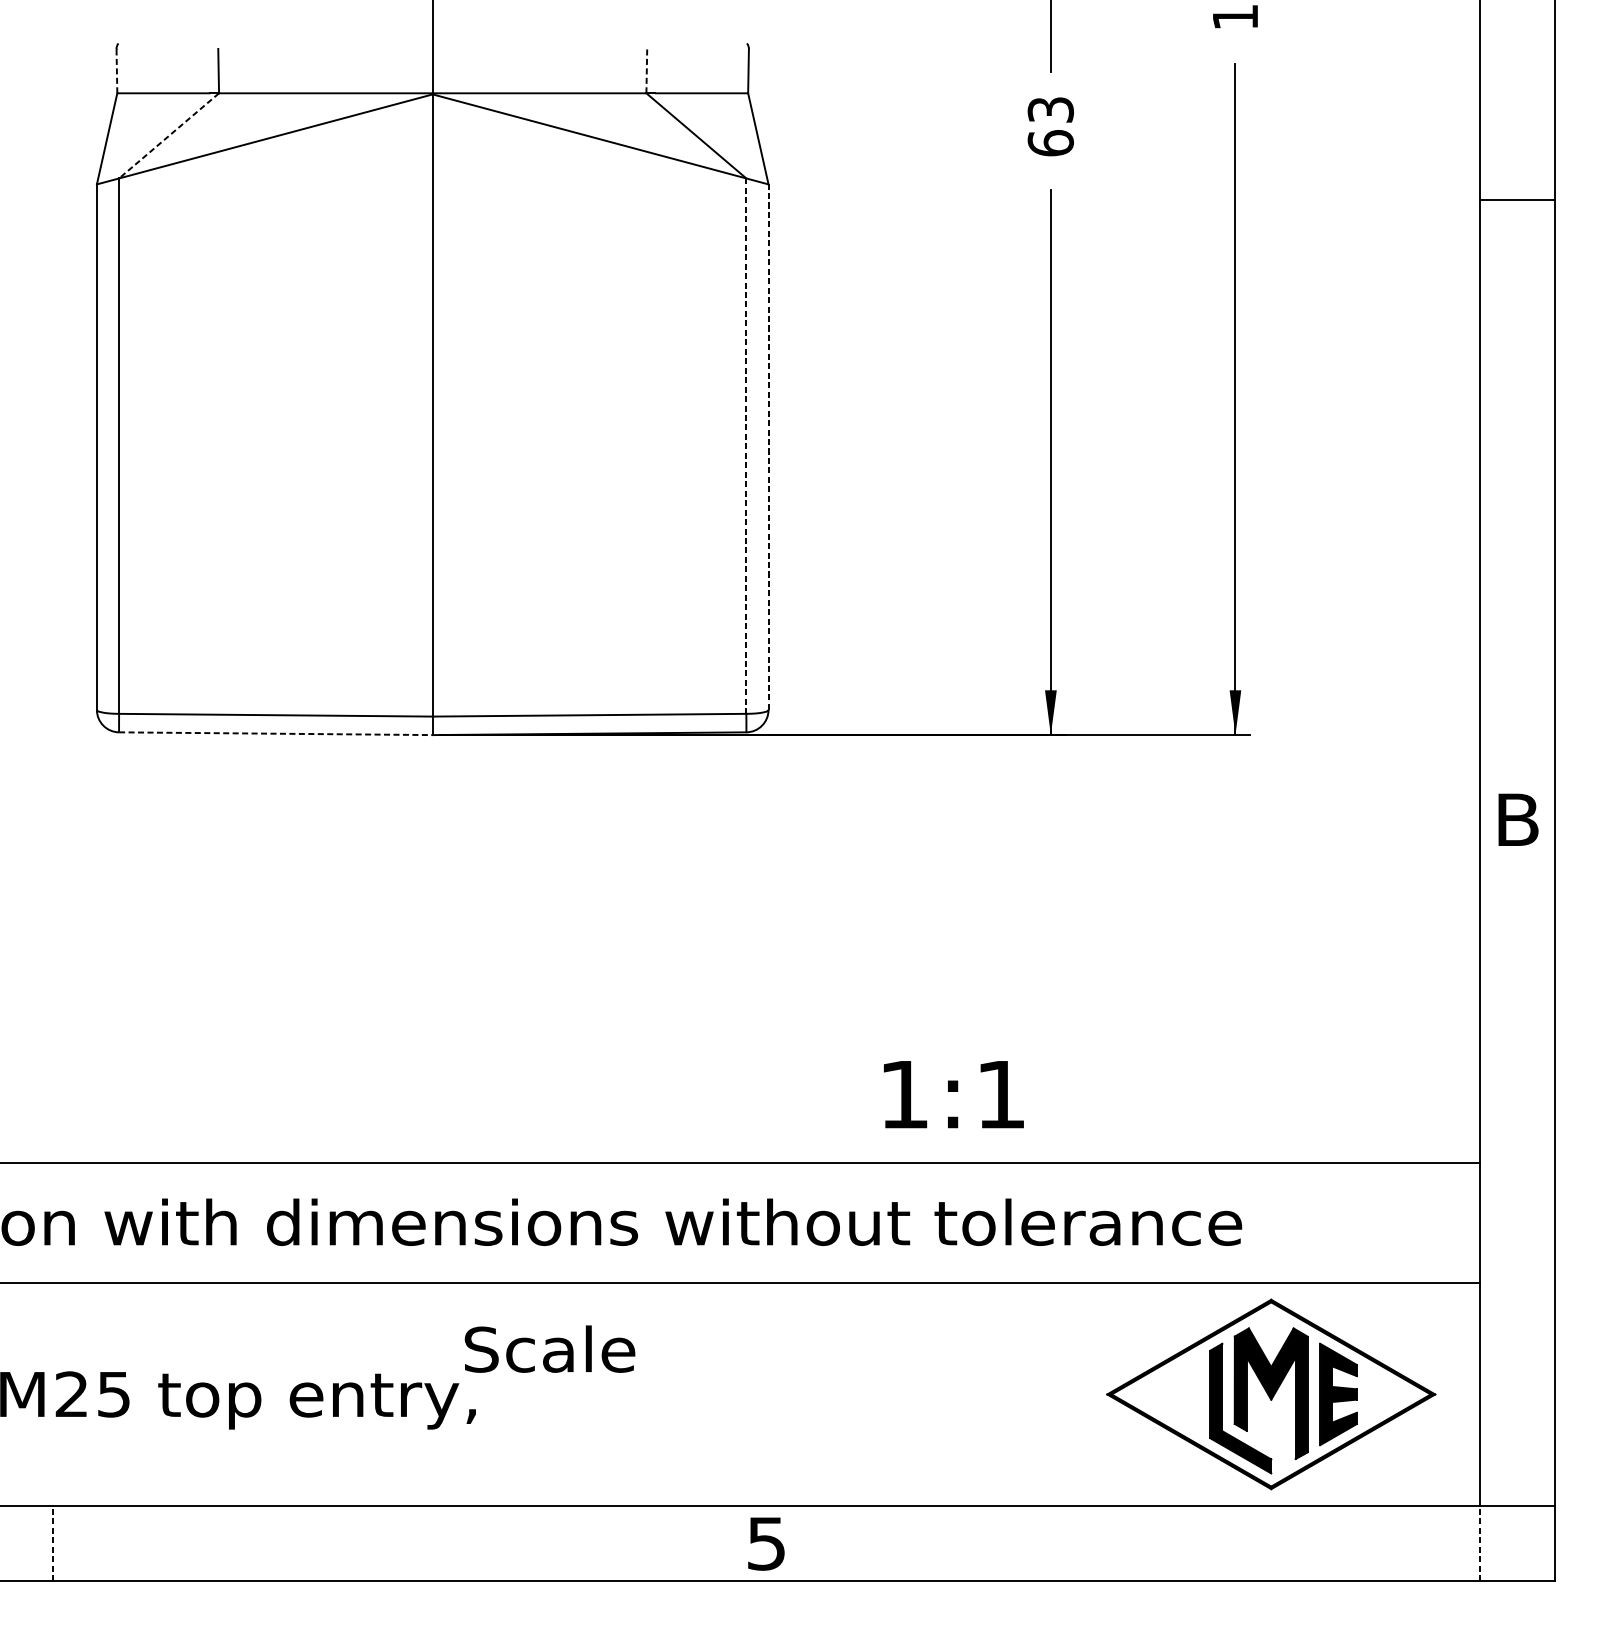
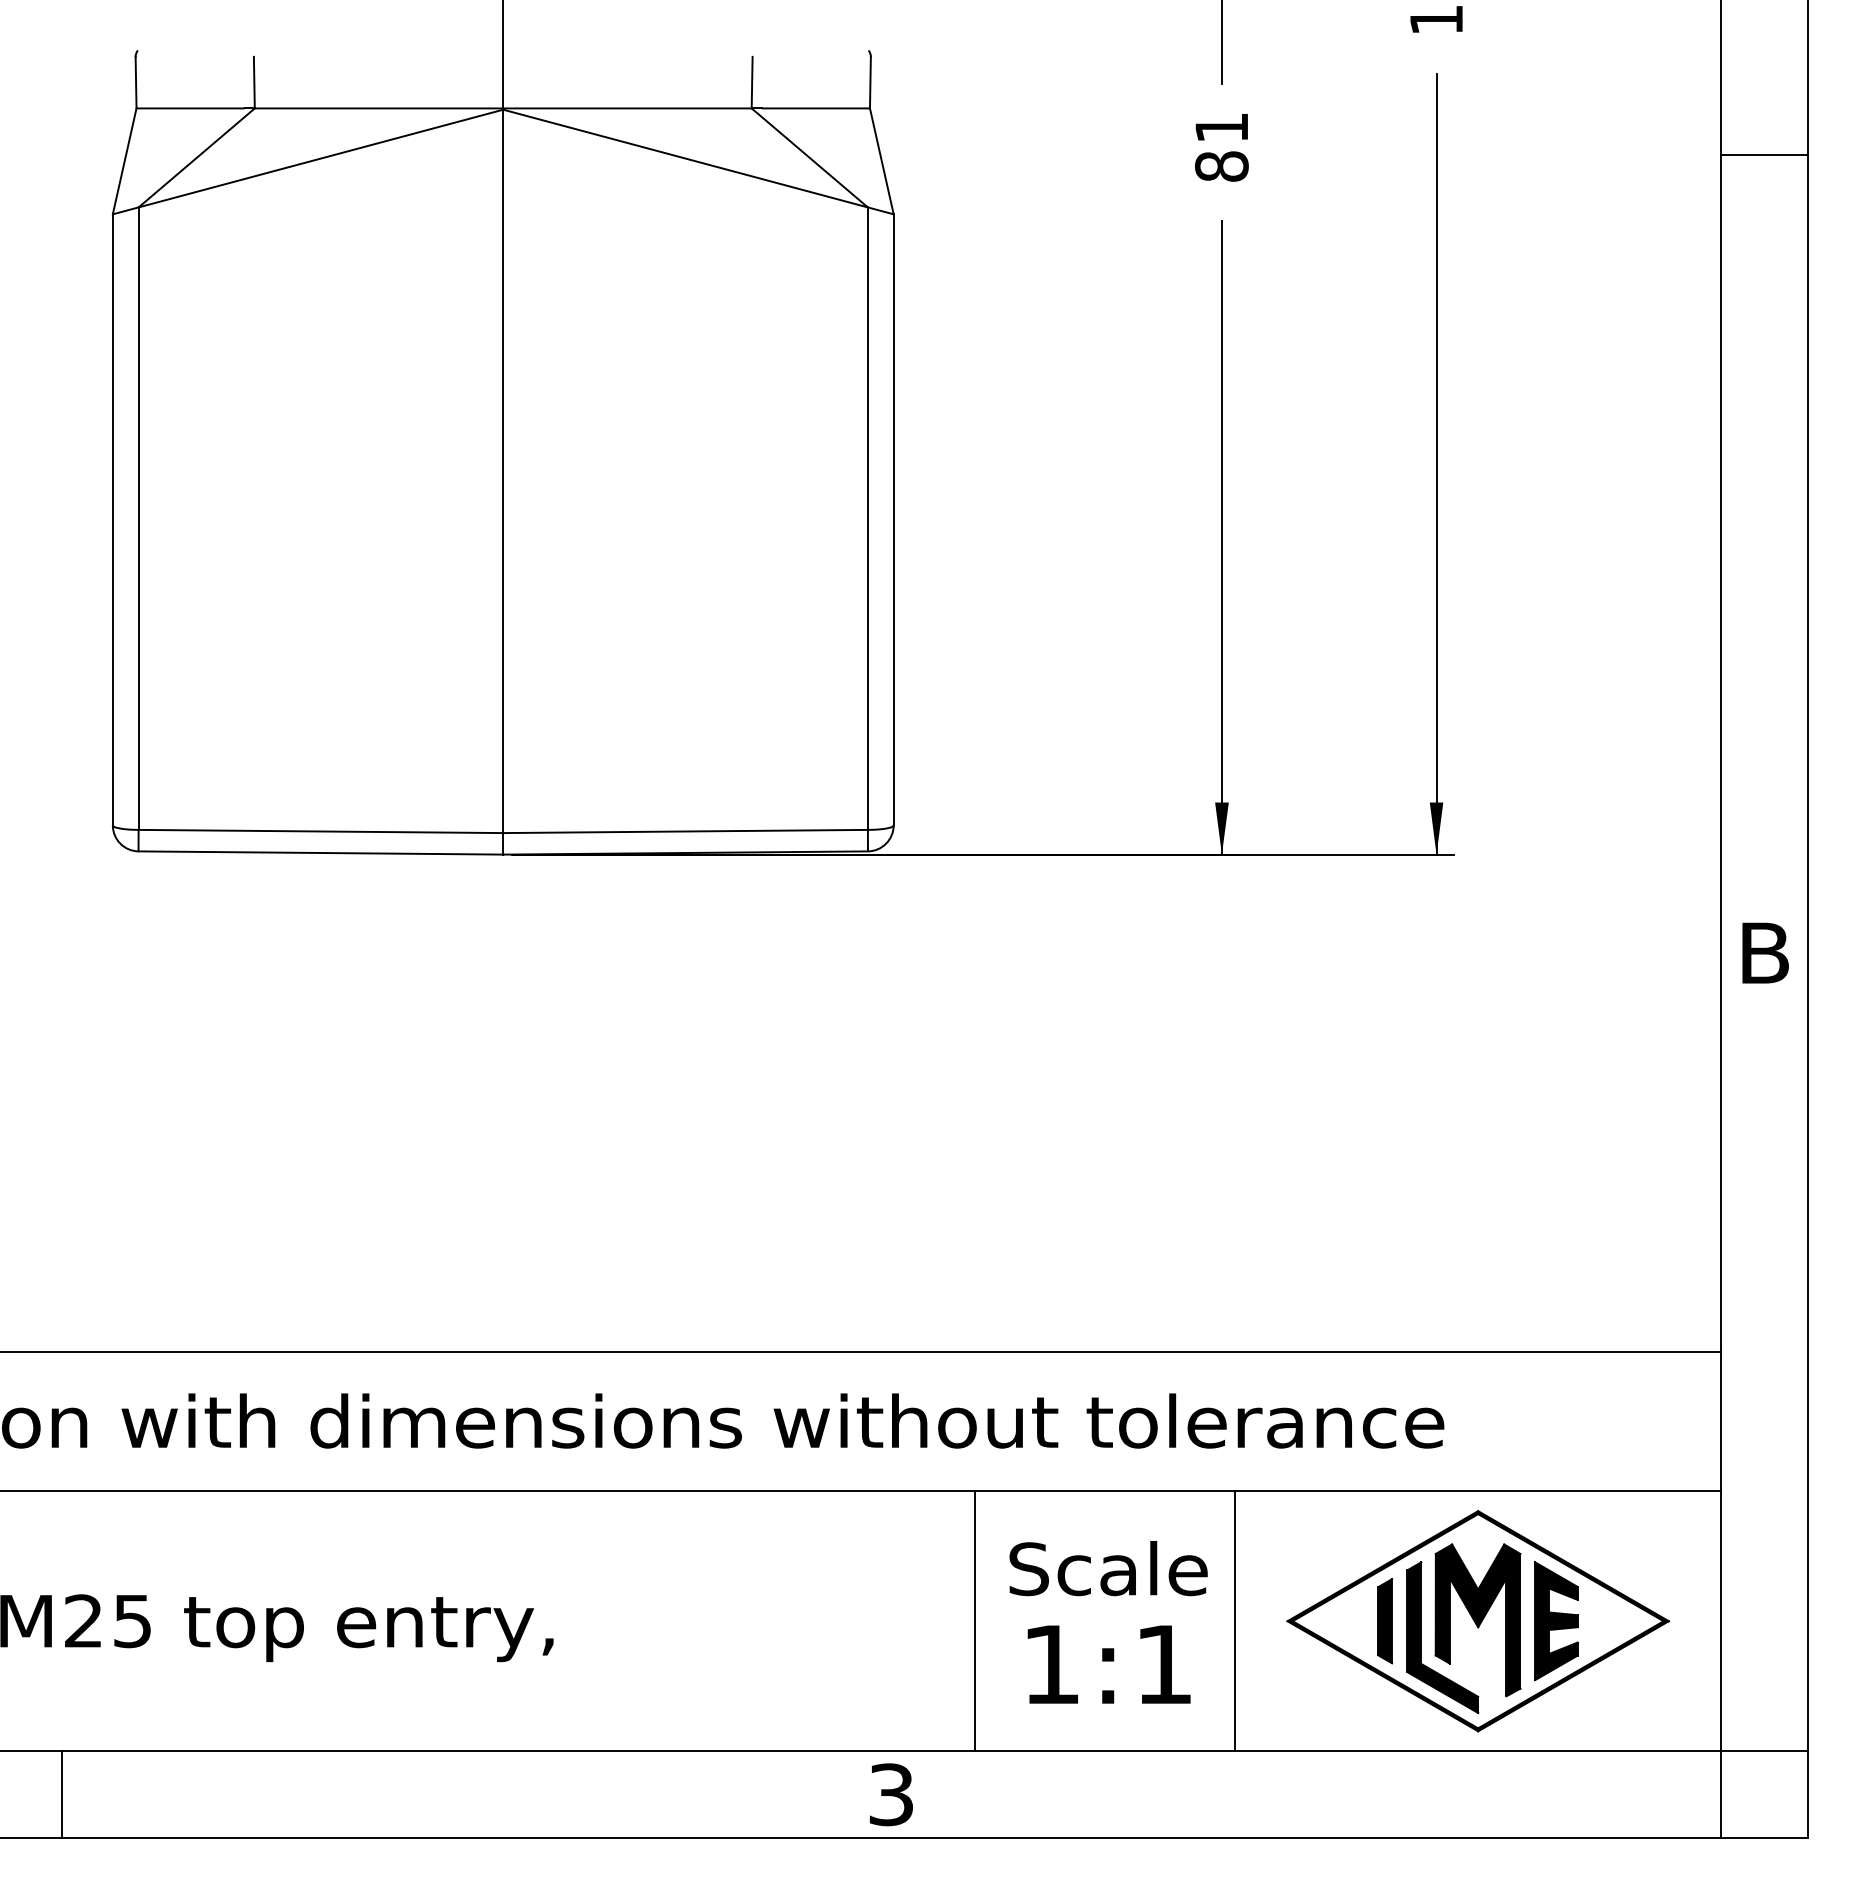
line: (117, 71) -> (136, 82), dashed -> solid
line: (647, 71) -> (752, 82), dashed -> solid
text: (1050, 126) -> (1221, 147), 63 -> 81
line: (168, 136) -> (196, 158), dashed -> solid
line: (1517, 200) -> (1764, 154), moved
line: (746, 446) -> (867, 519), dashed -> solid
line: (768, 446) -> (893, 519), dashed -> solid
line: (276, 734) -> (321, 853), dashed -> solid
text: (953, 1094) -> (1108, 1664), moved
text: (549, 1349) -> (1108, 1568), moved
line: (838, 1394) -> (974, 1621), added
line: (1062, 1394) -> (1235, 1621), added
part: (1191, 1394) -> (1385, 1621), added
line: (53, 1543) -> (62, 1794), dashed -> solid
text: (765, 1543) -> (890, 1794), 5 -> 3
line: (1480, 1543) -> (1721, 1794), dashed -> solid

